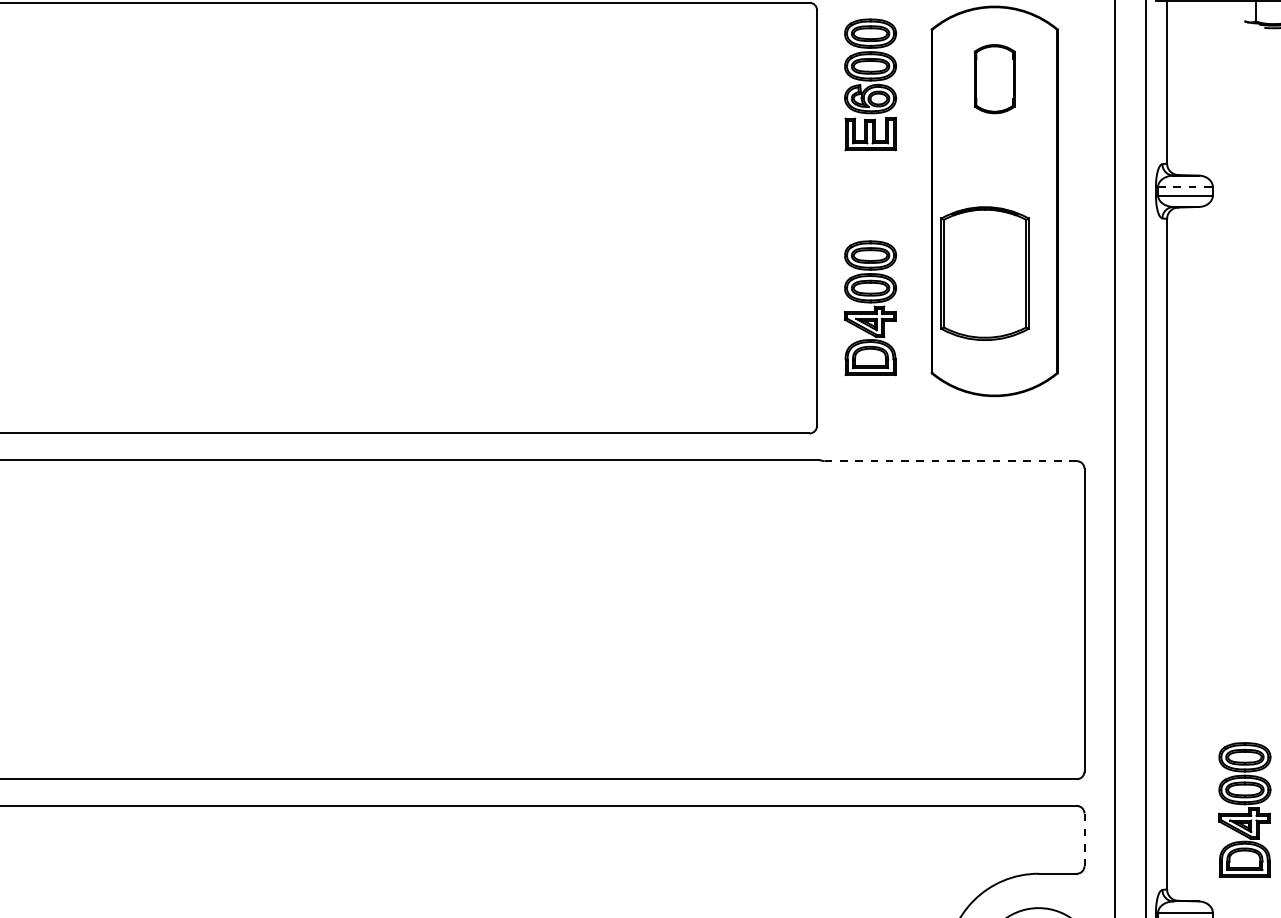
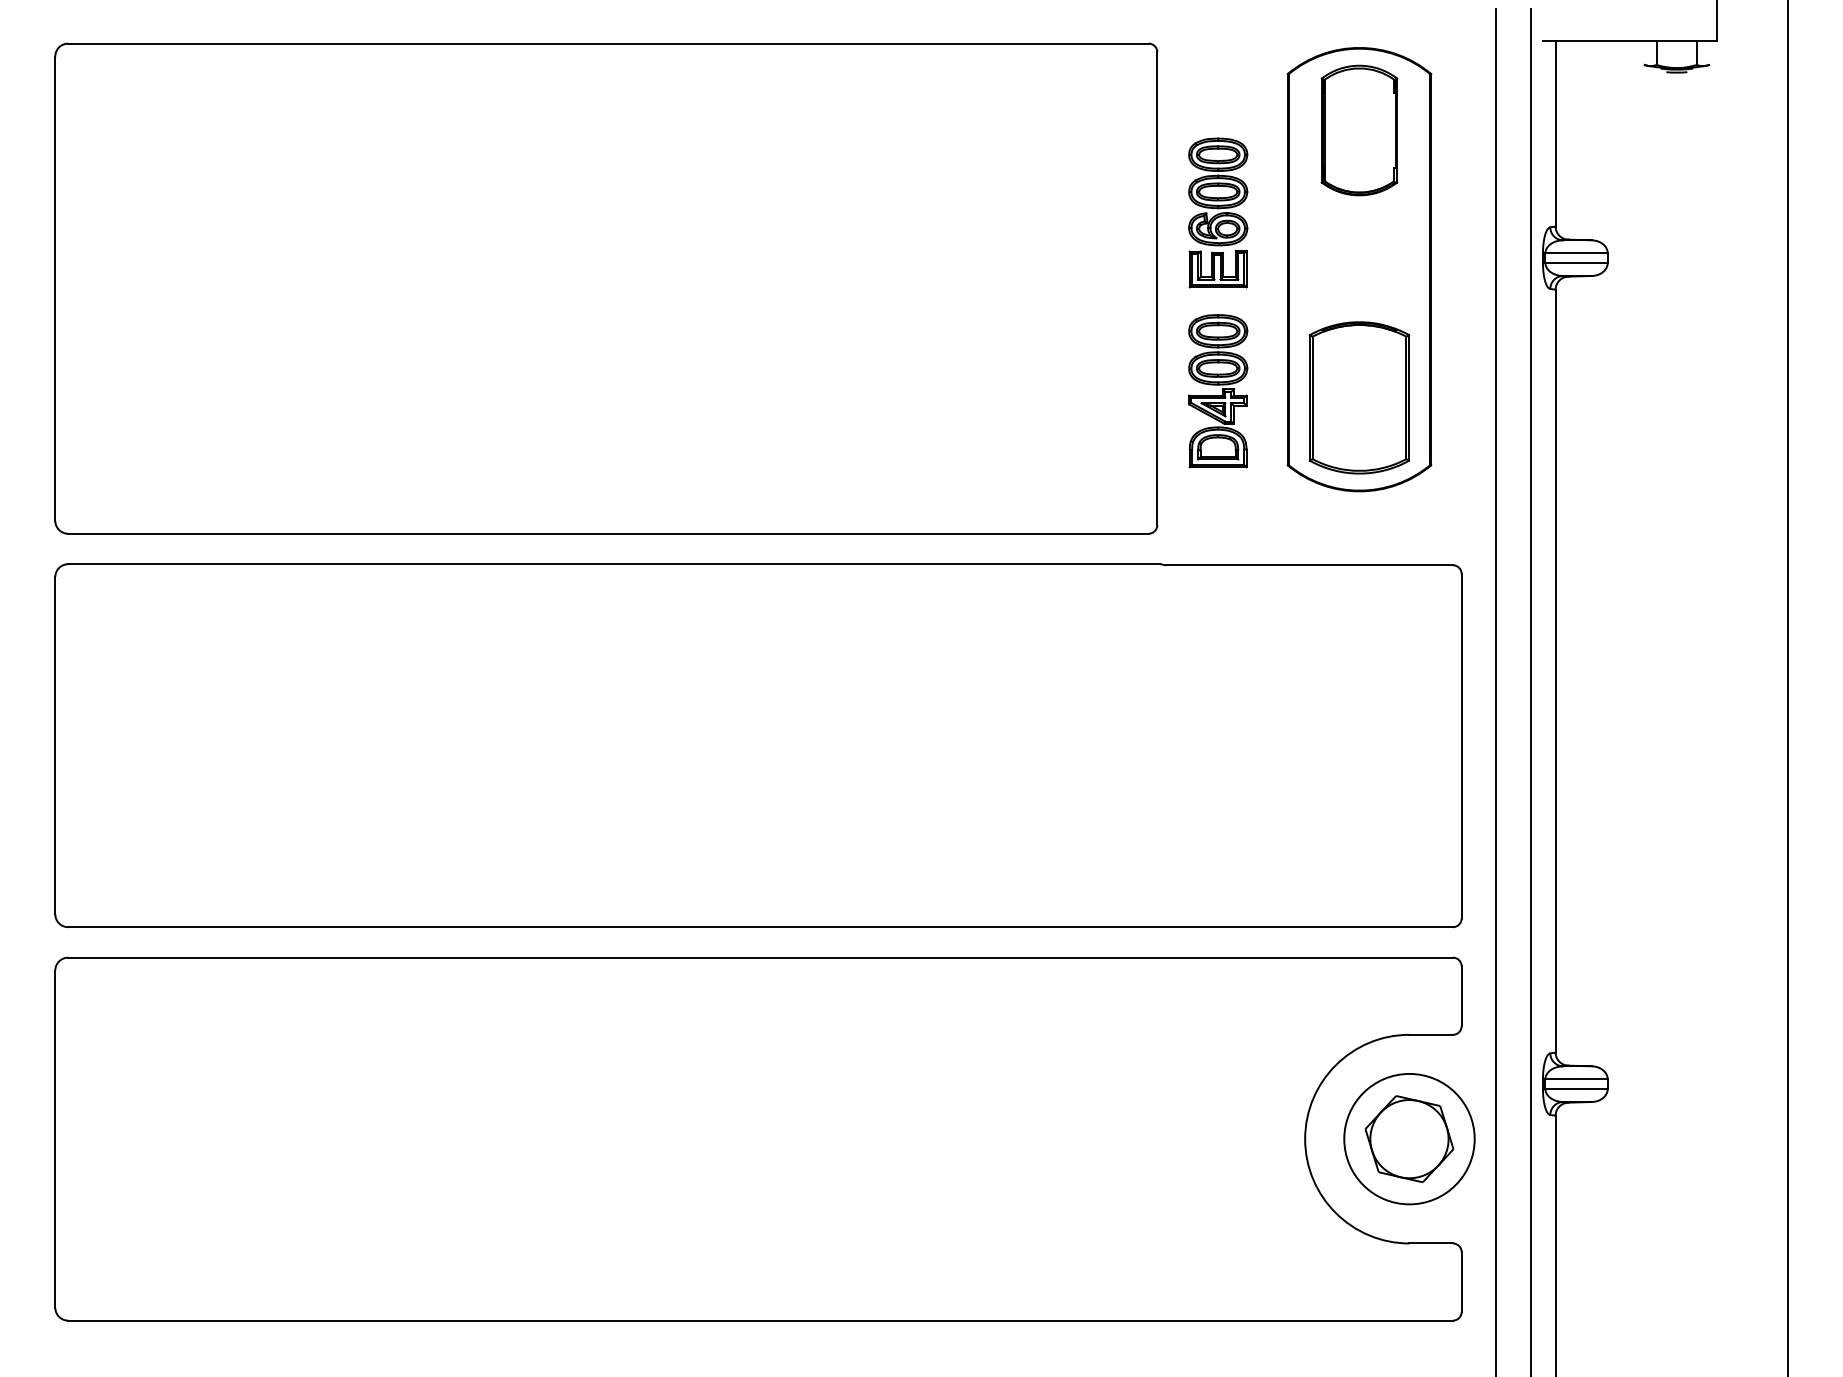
part: (994, 79) -> (1359, 130), size x1.67
part: (870, 84) -> (1218, 212), moved
line: (1186, 187) -> (1577, 253), dashed -> solid
part: (985, 273) -> (1359, 397), moved
line: (950, 461) -> (1309, 565), dashed -> solid
part: (1245, 810) -> (1644, 962), removed
line: (1084, 840) -> (1461, 996), dashed -> solid

